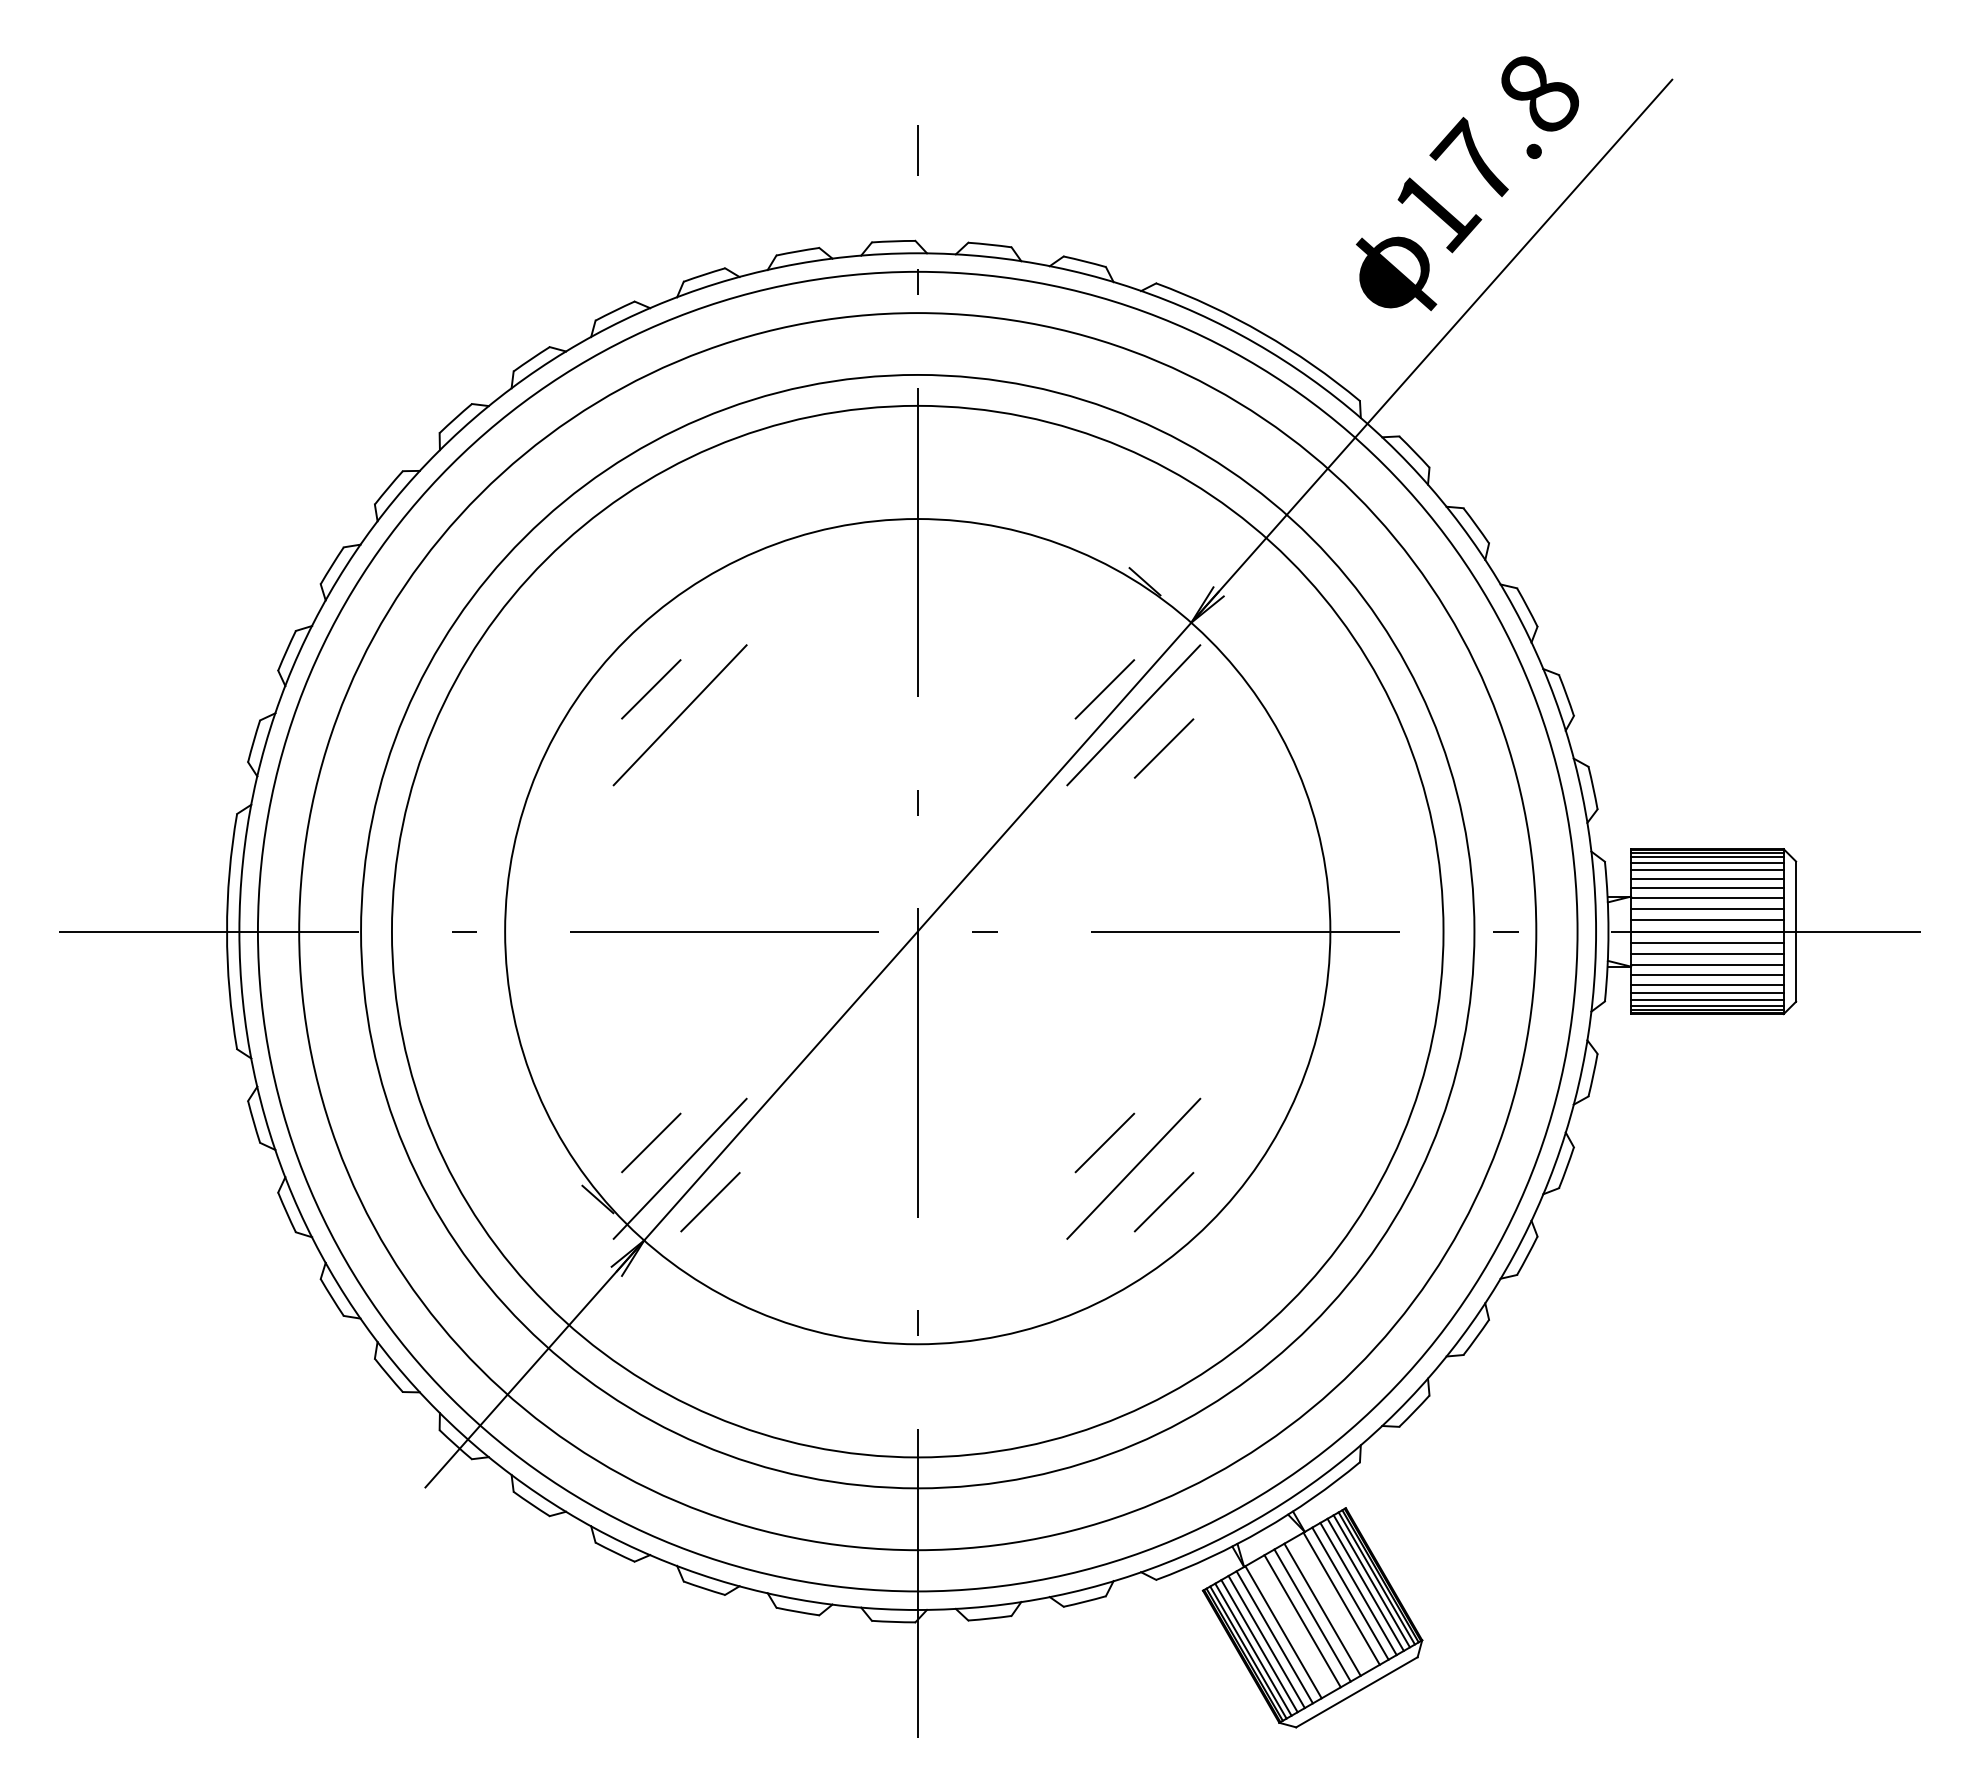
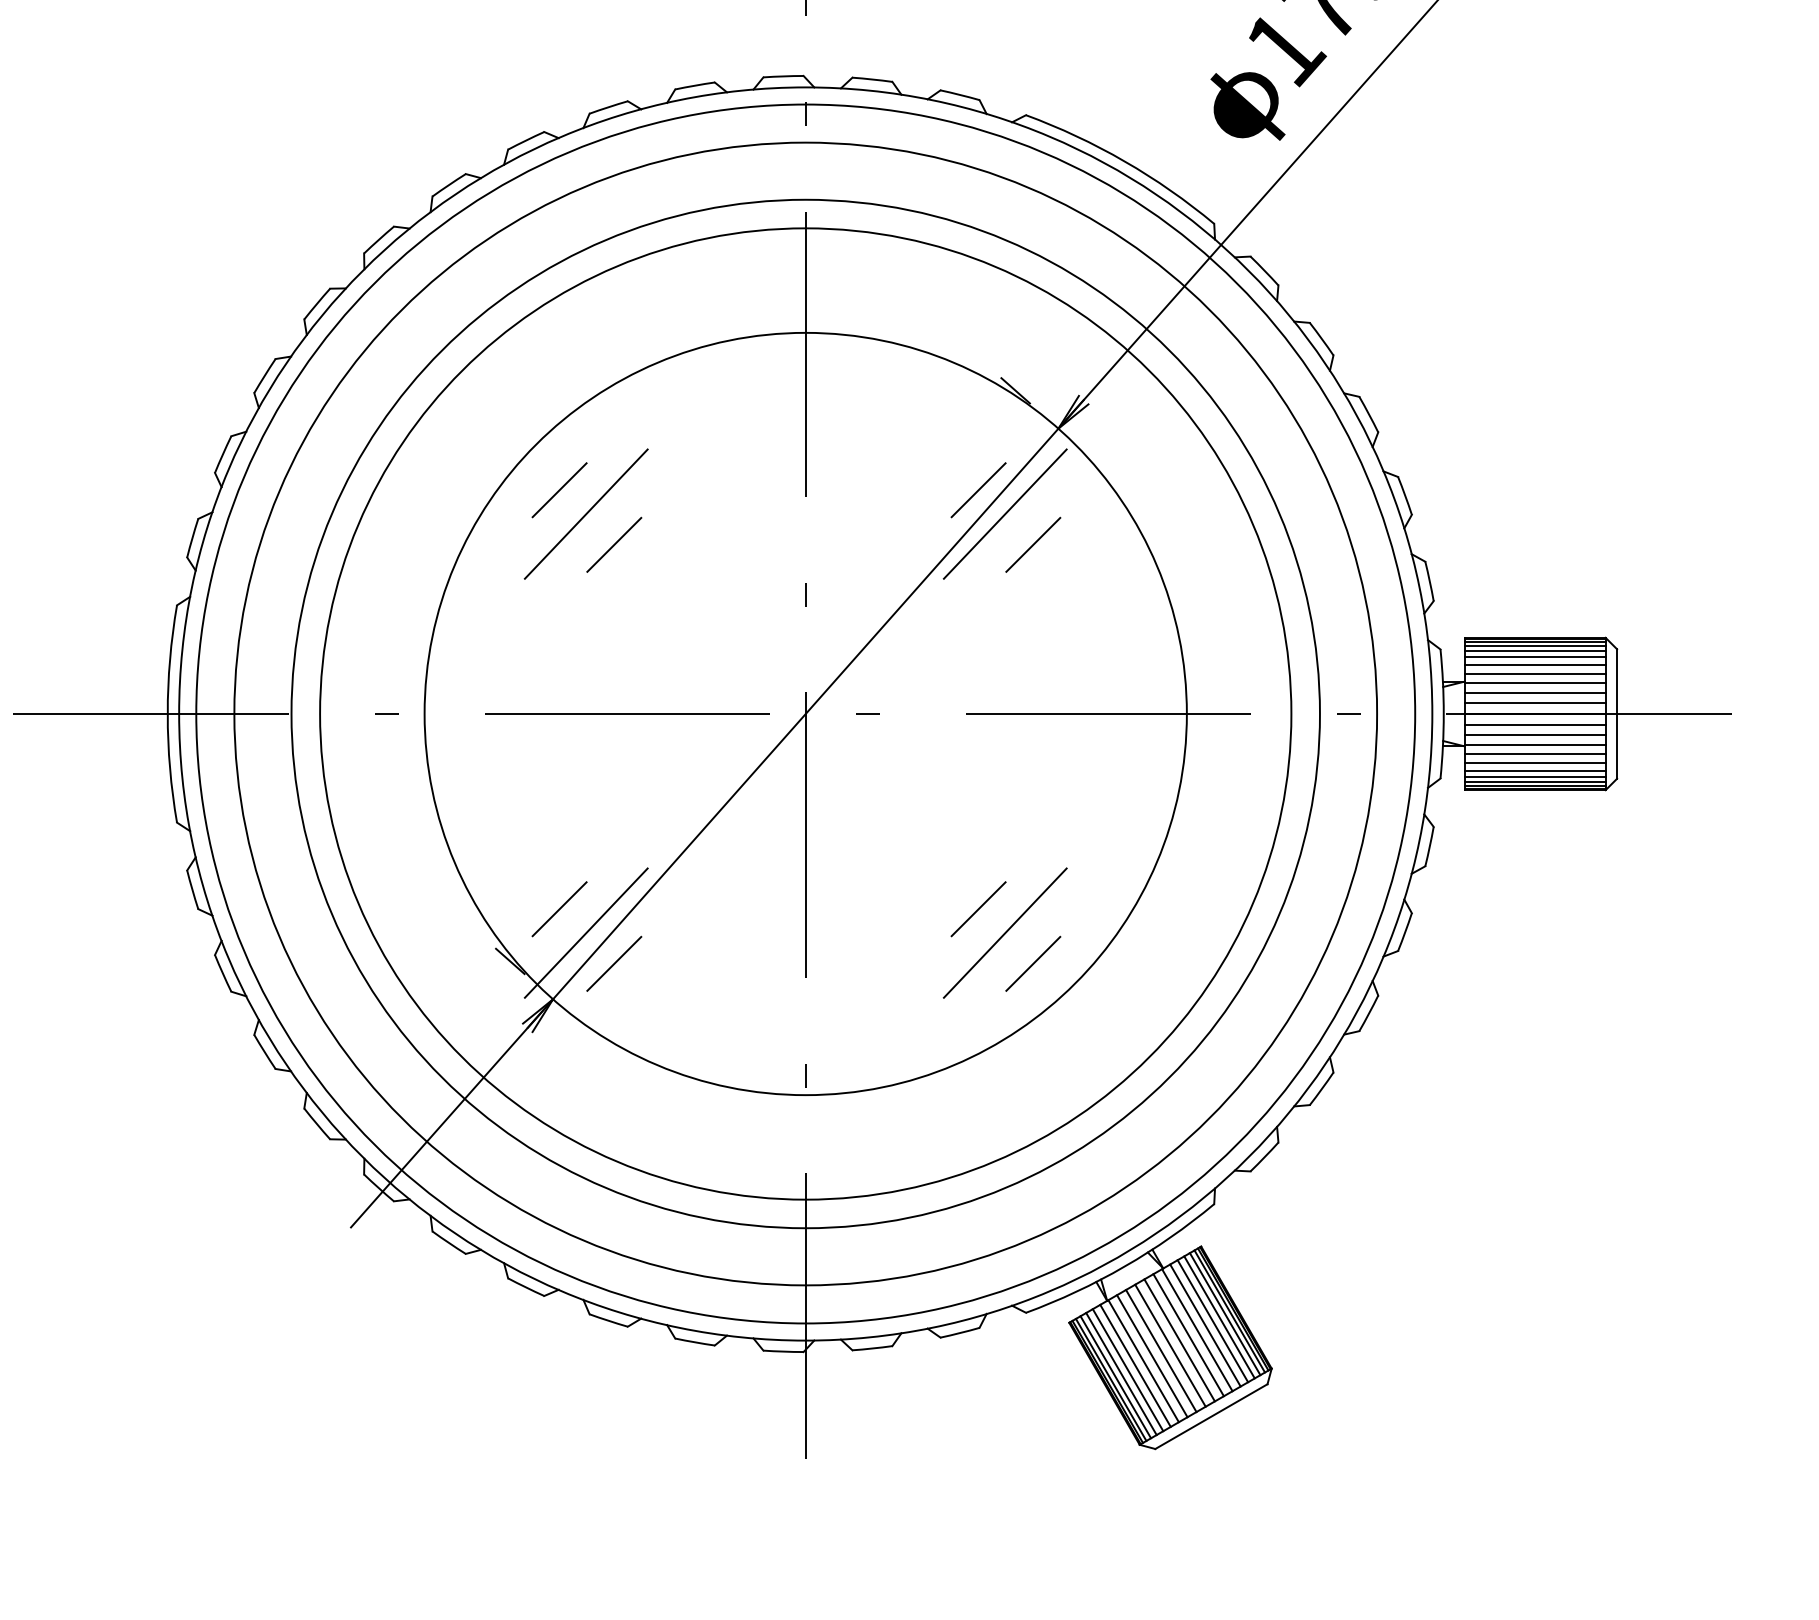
line: (710, 748) -> (614, 544), added
line: (1332, 1604) -> (1188, 1335), added
line: (1292, 1626) -> (1151, 1355), added

